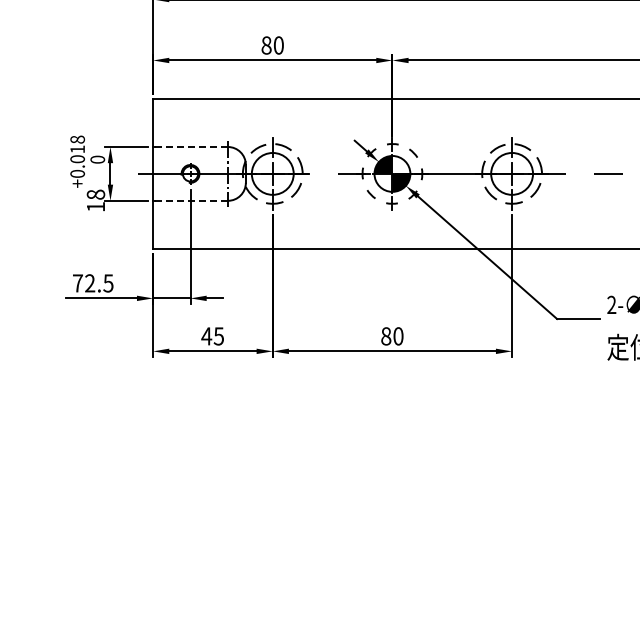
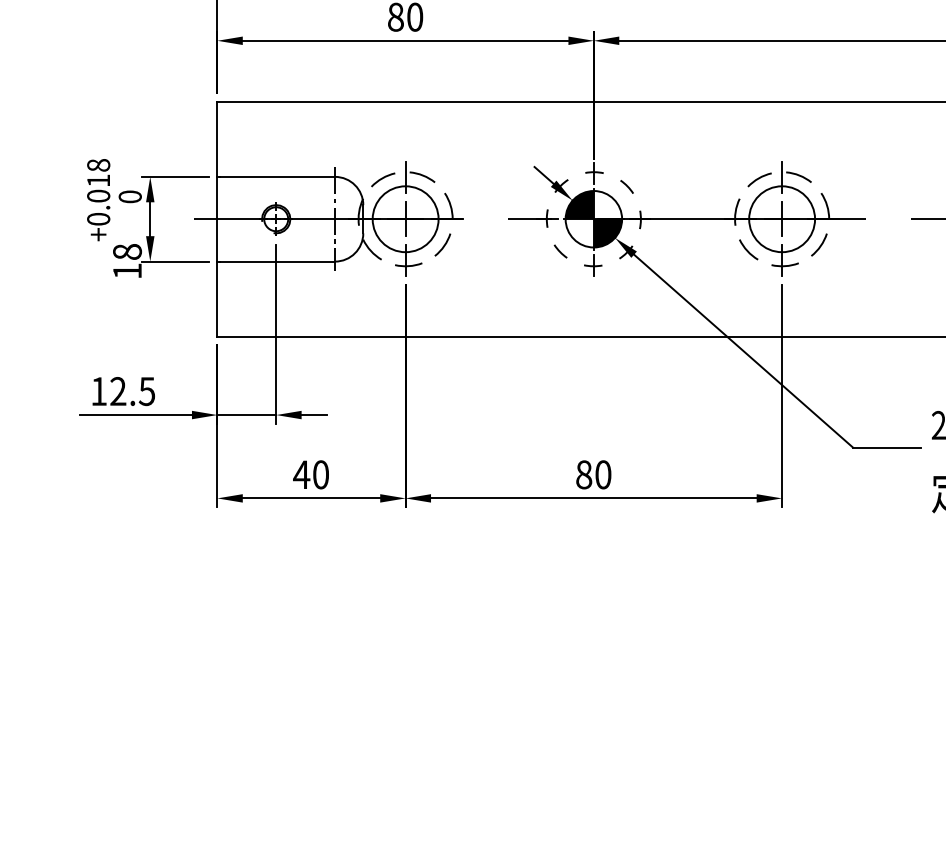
line: (191, 147) -> (277, 177), dashed -> solid
line: (191, 200) -> (277, 261), dashed -> solid
text: (77, 283) -> (98, 391), 72.5 -> 12.5
text: (218, 336) -> (320, 475), 45 -> 40

